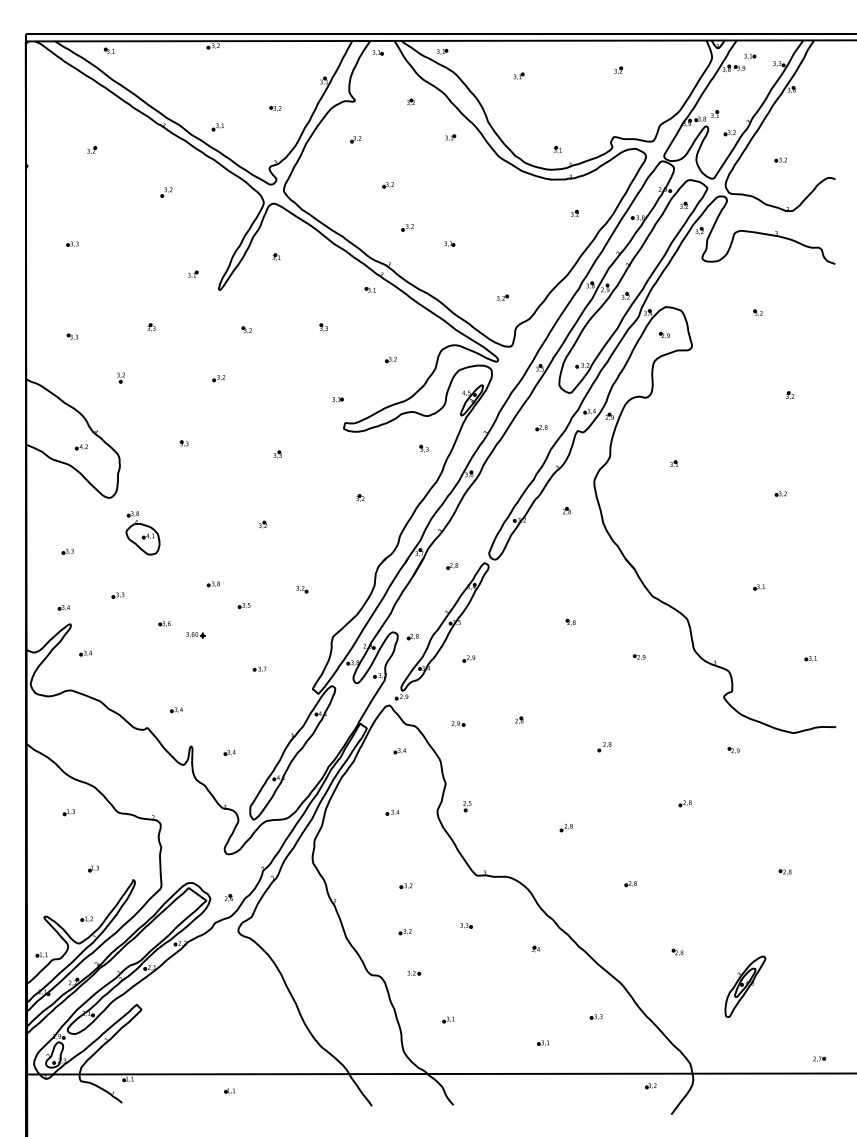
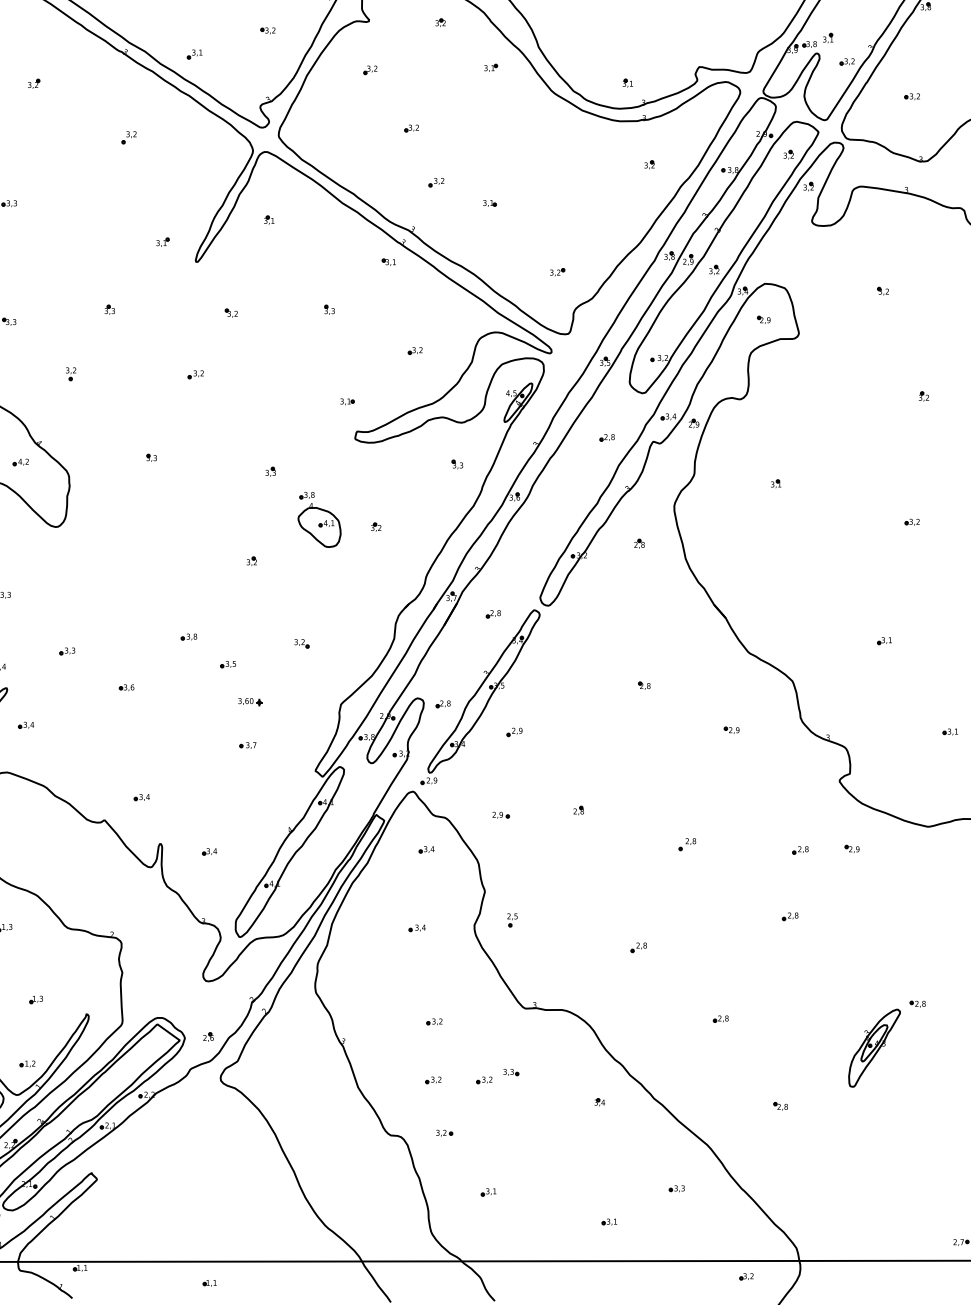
part: (142, 533) -> (318, 520), moved
part: (195, 635) -> (250, 702), moved
part: (692, 751) -> (799, 850), added
part: (444, 932) -> (483, 1080), added
part: (745, 986) -> (874, 1047), moved

